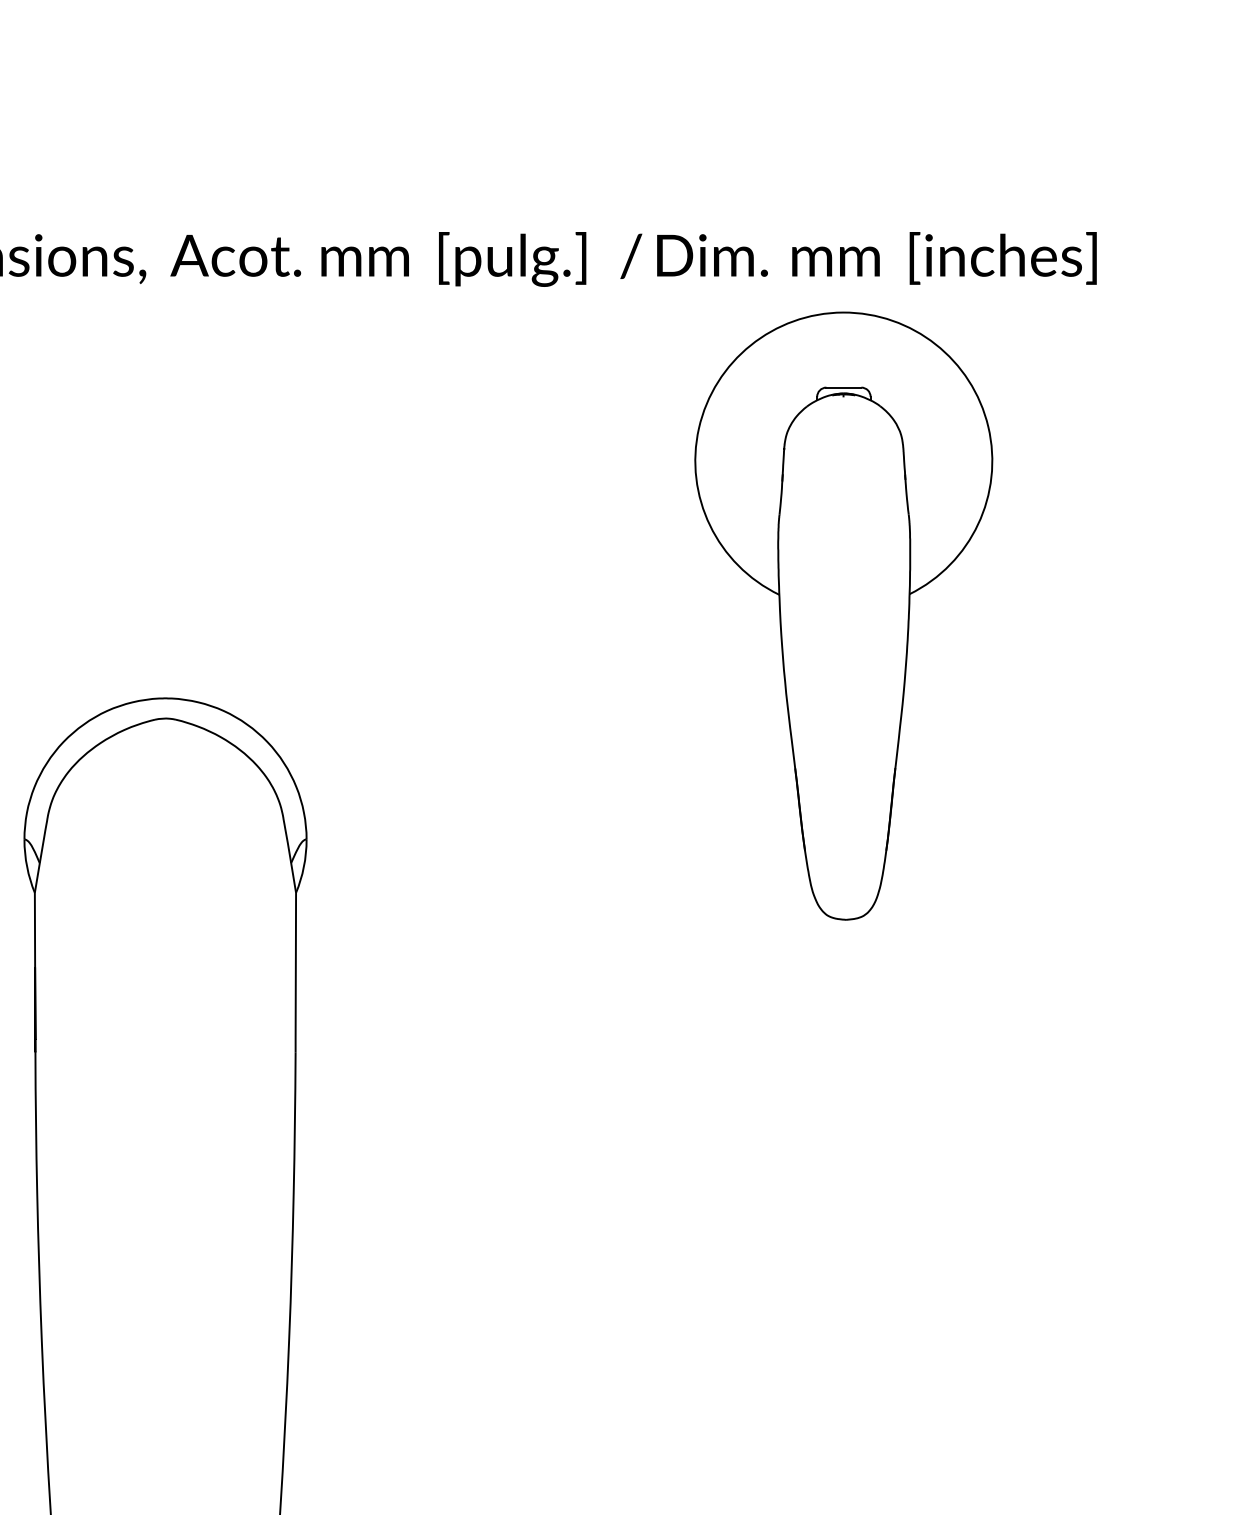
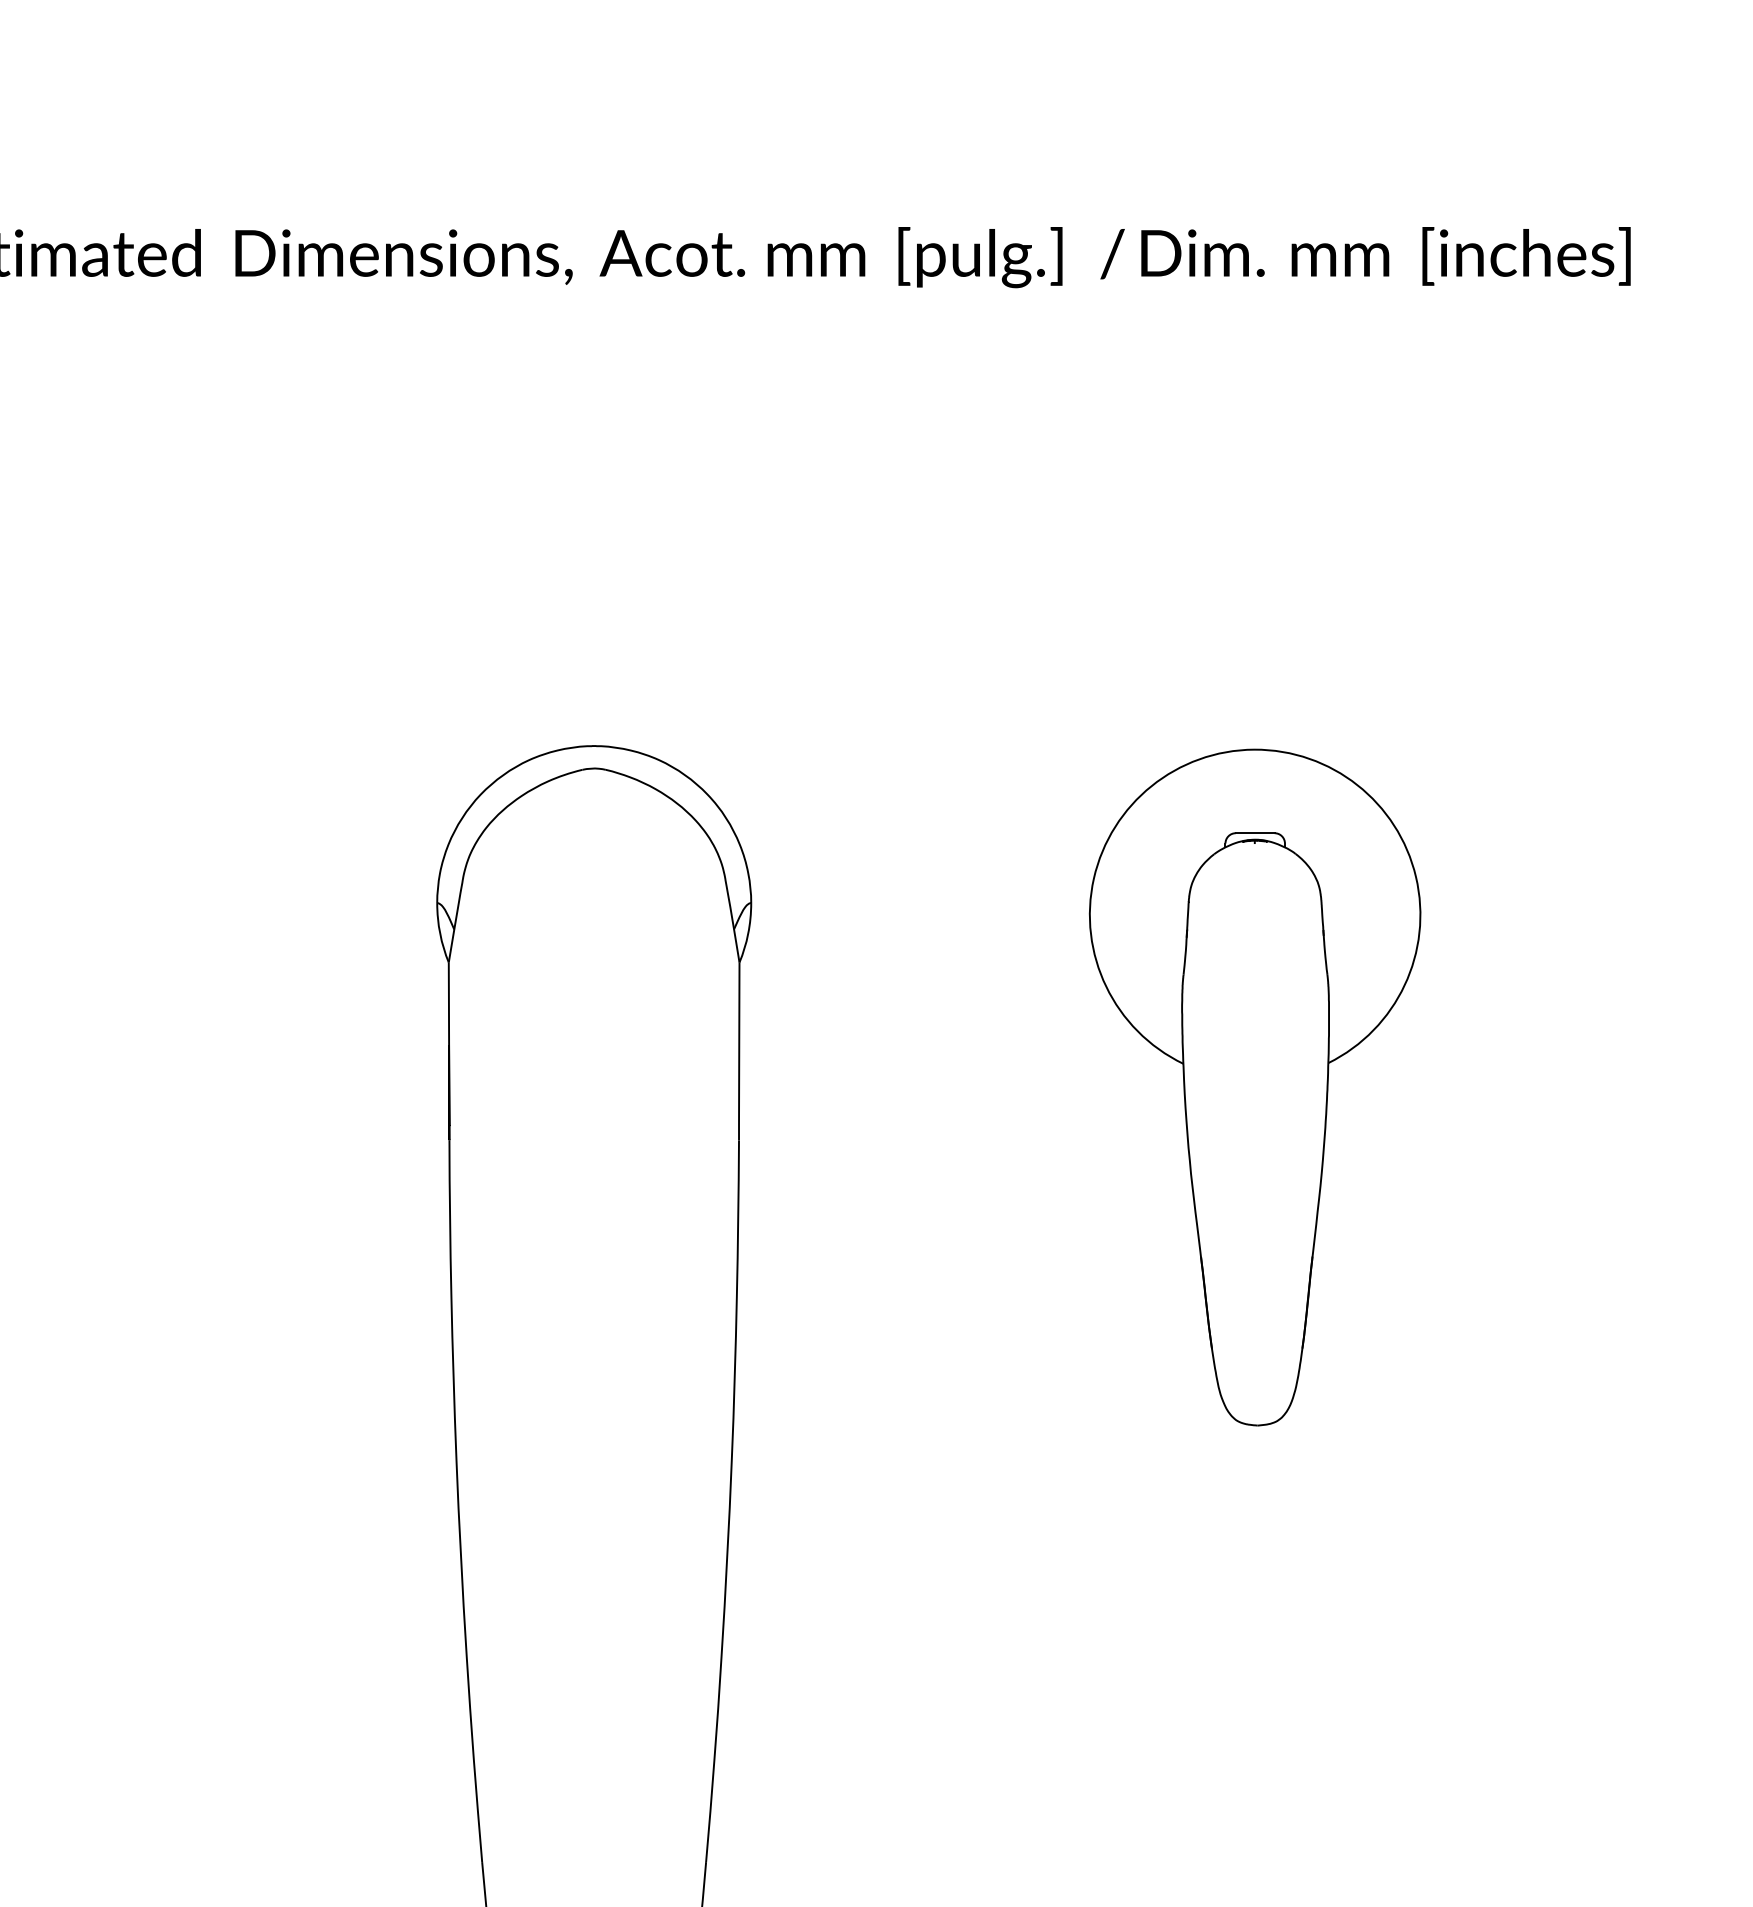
part: (843, 616) -> (1254, 1087), moved

